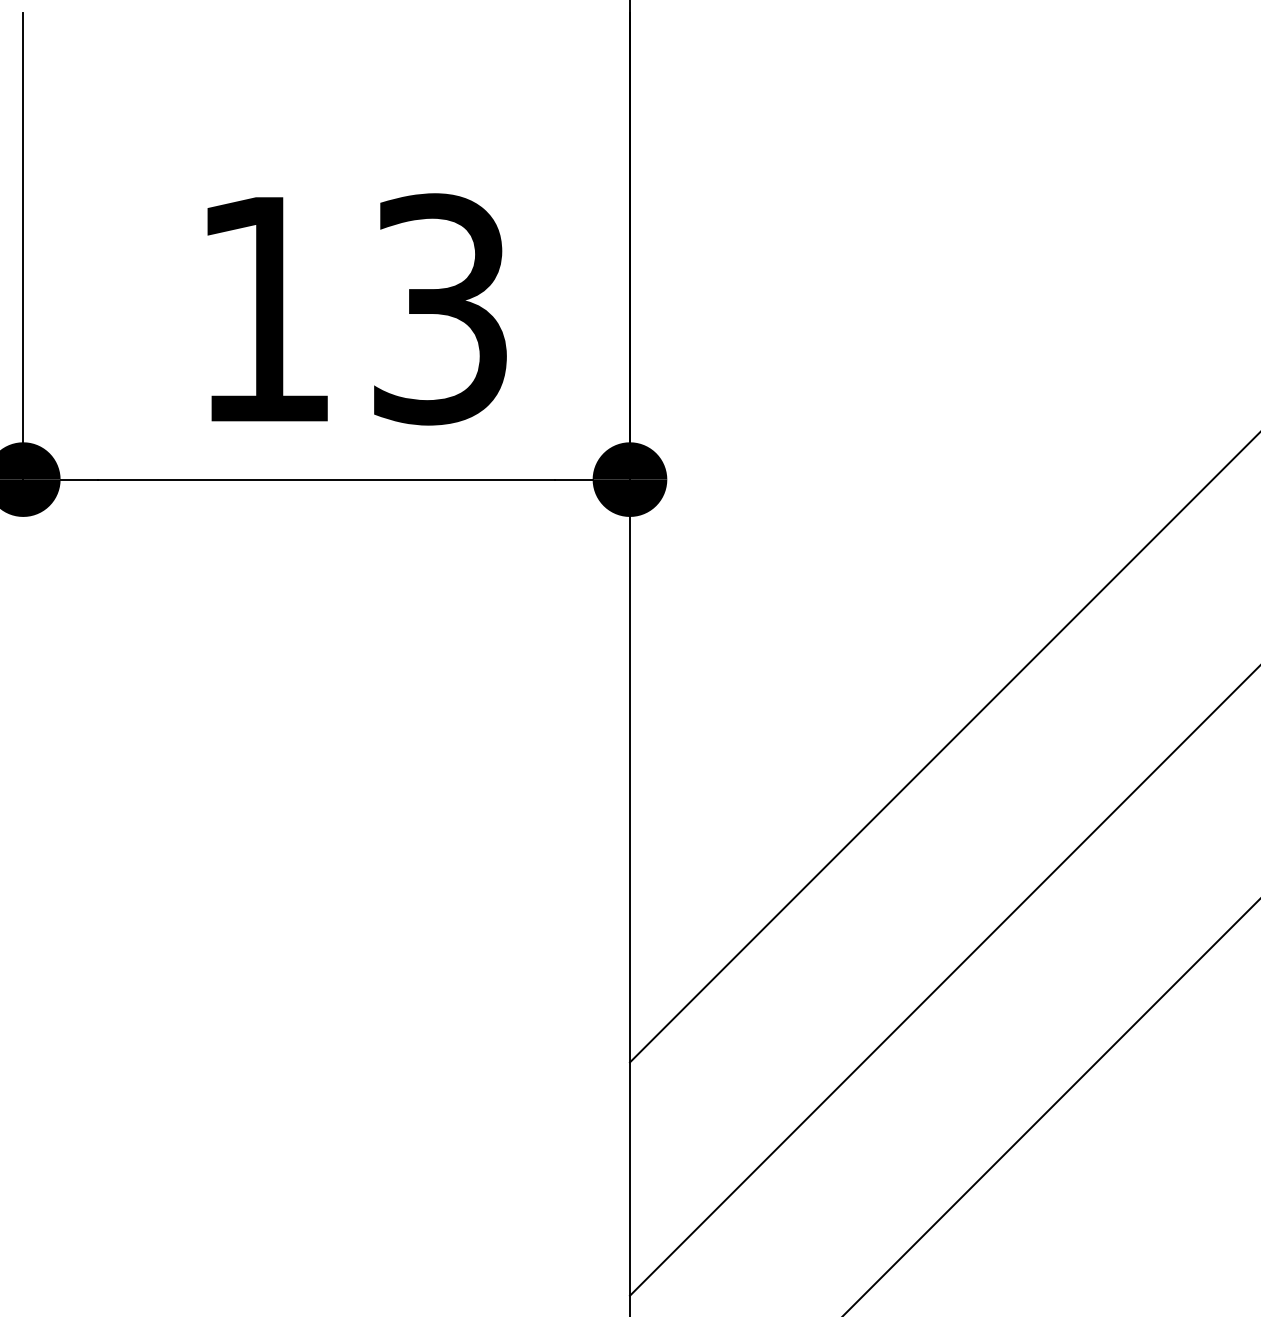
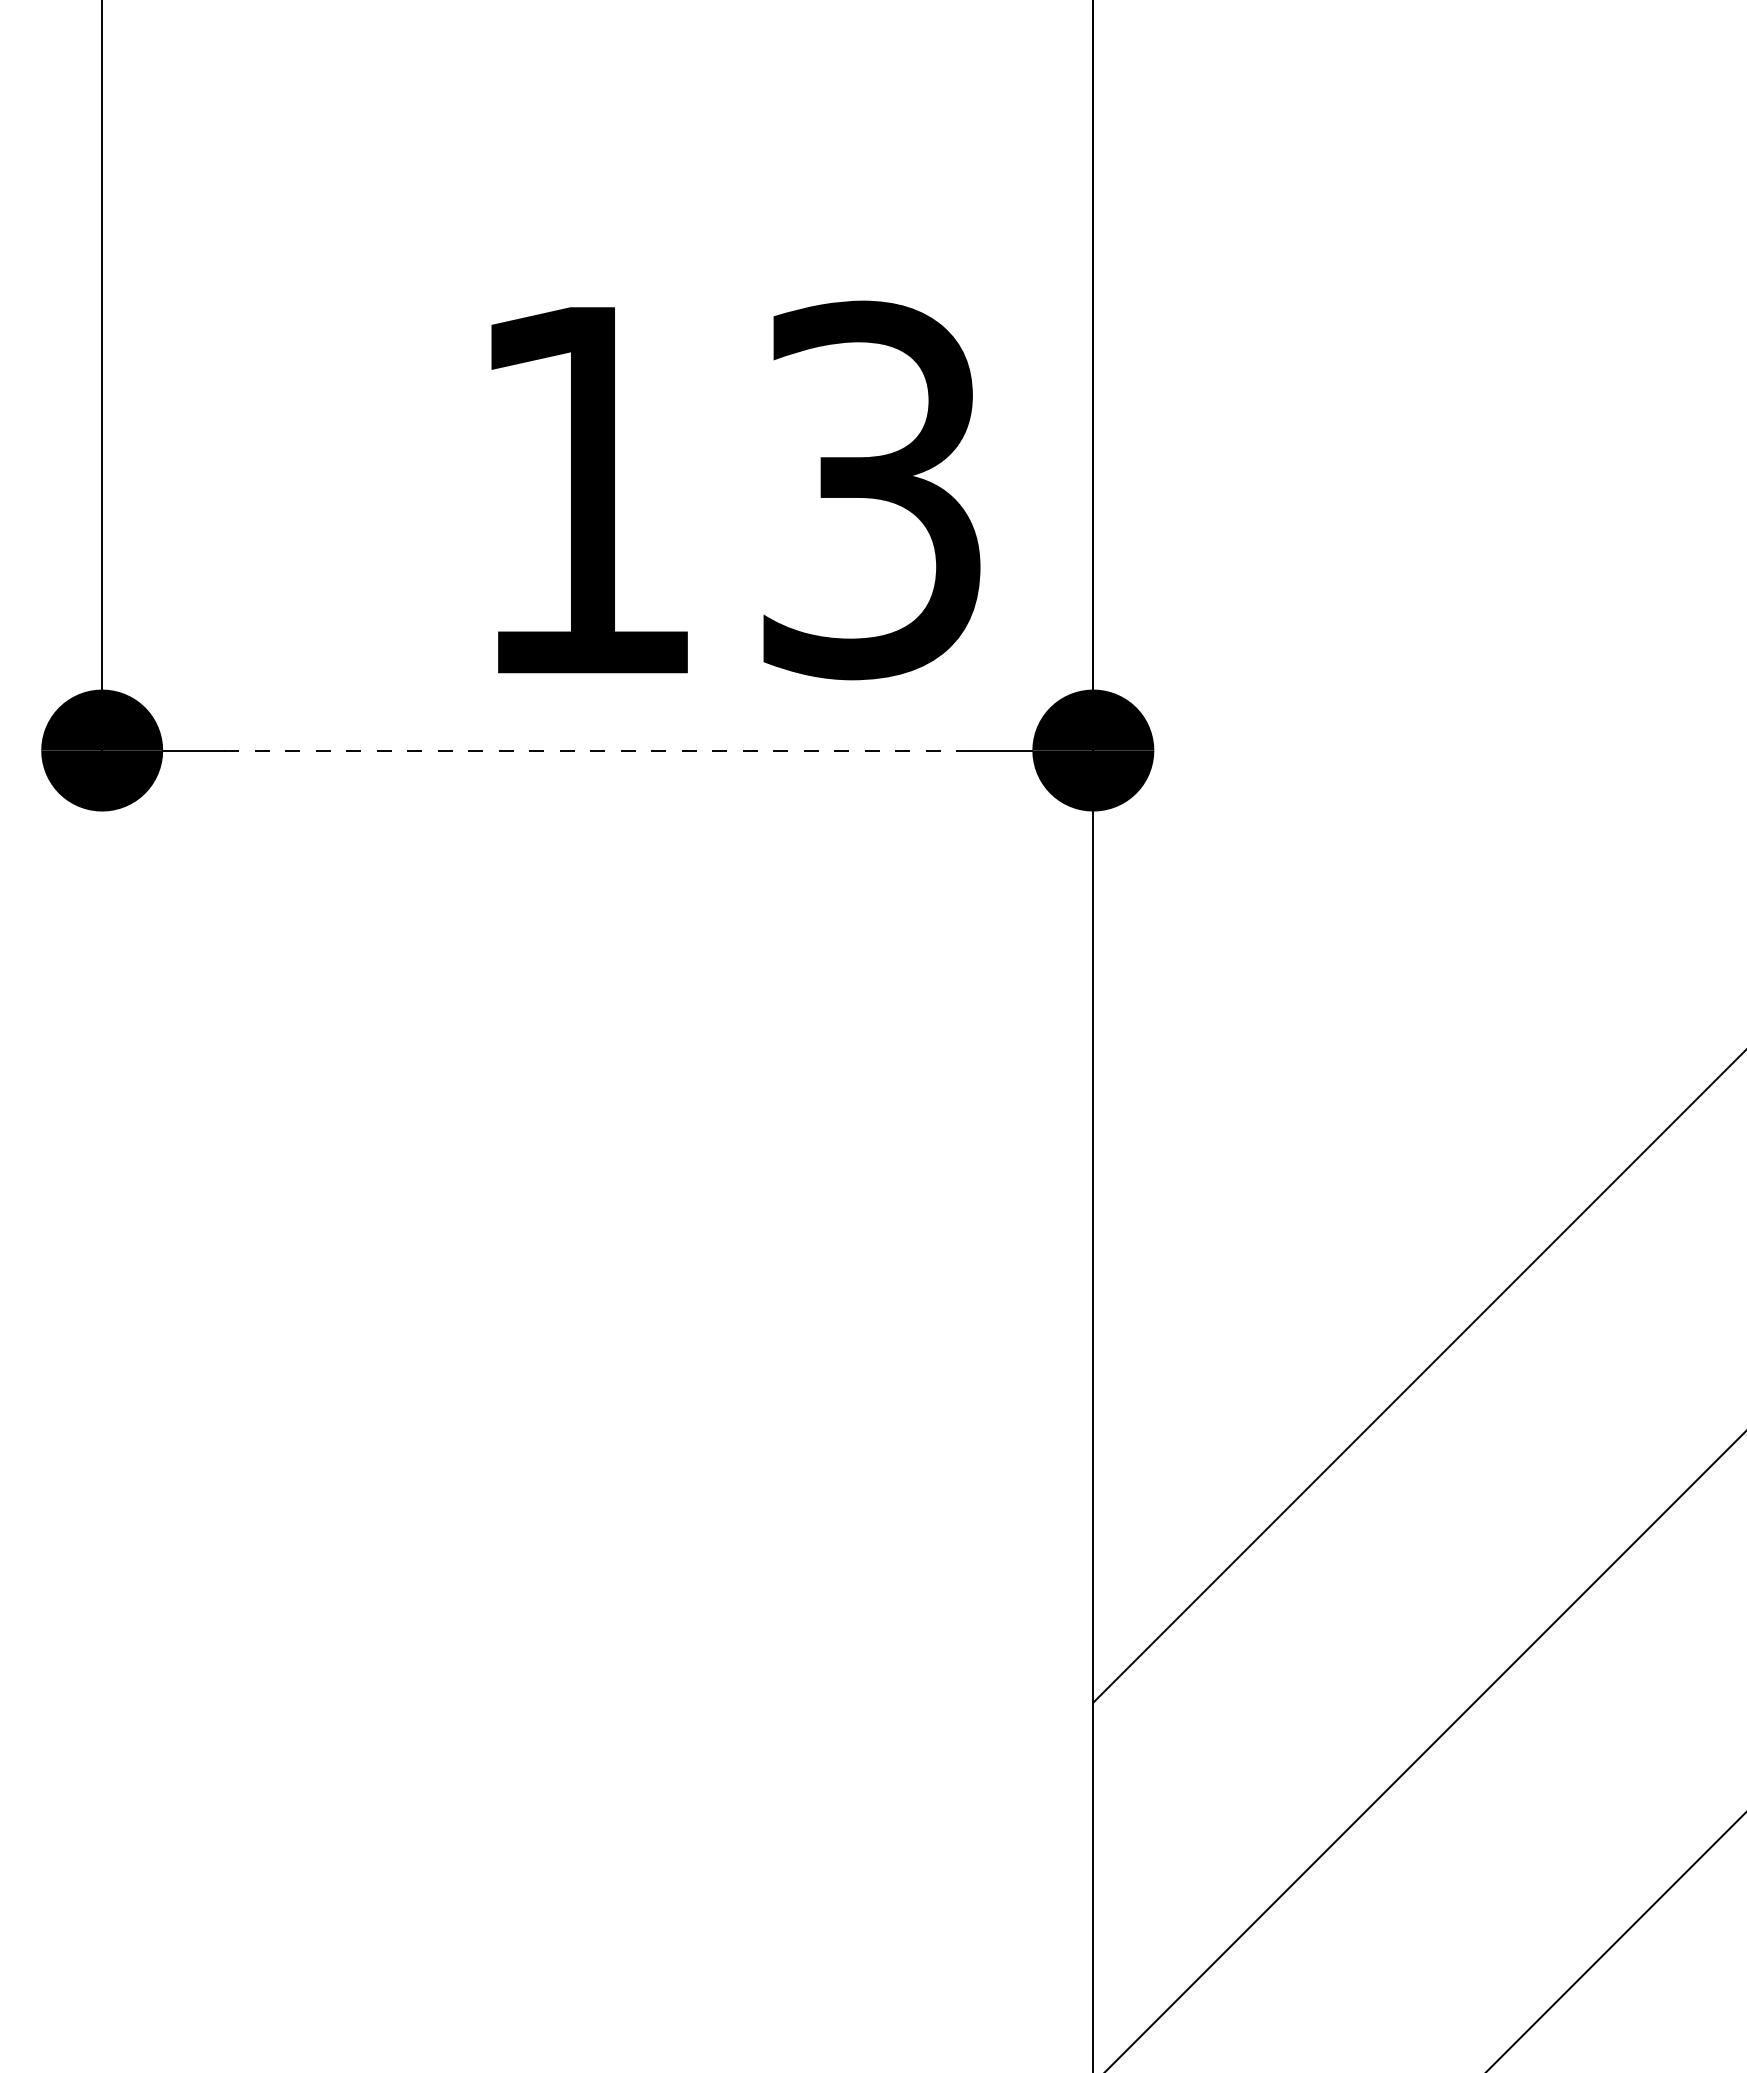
text: (356, 309) -> (734, 490), moved
line: (326, 479) -> (597, 750), solid -> dashed

